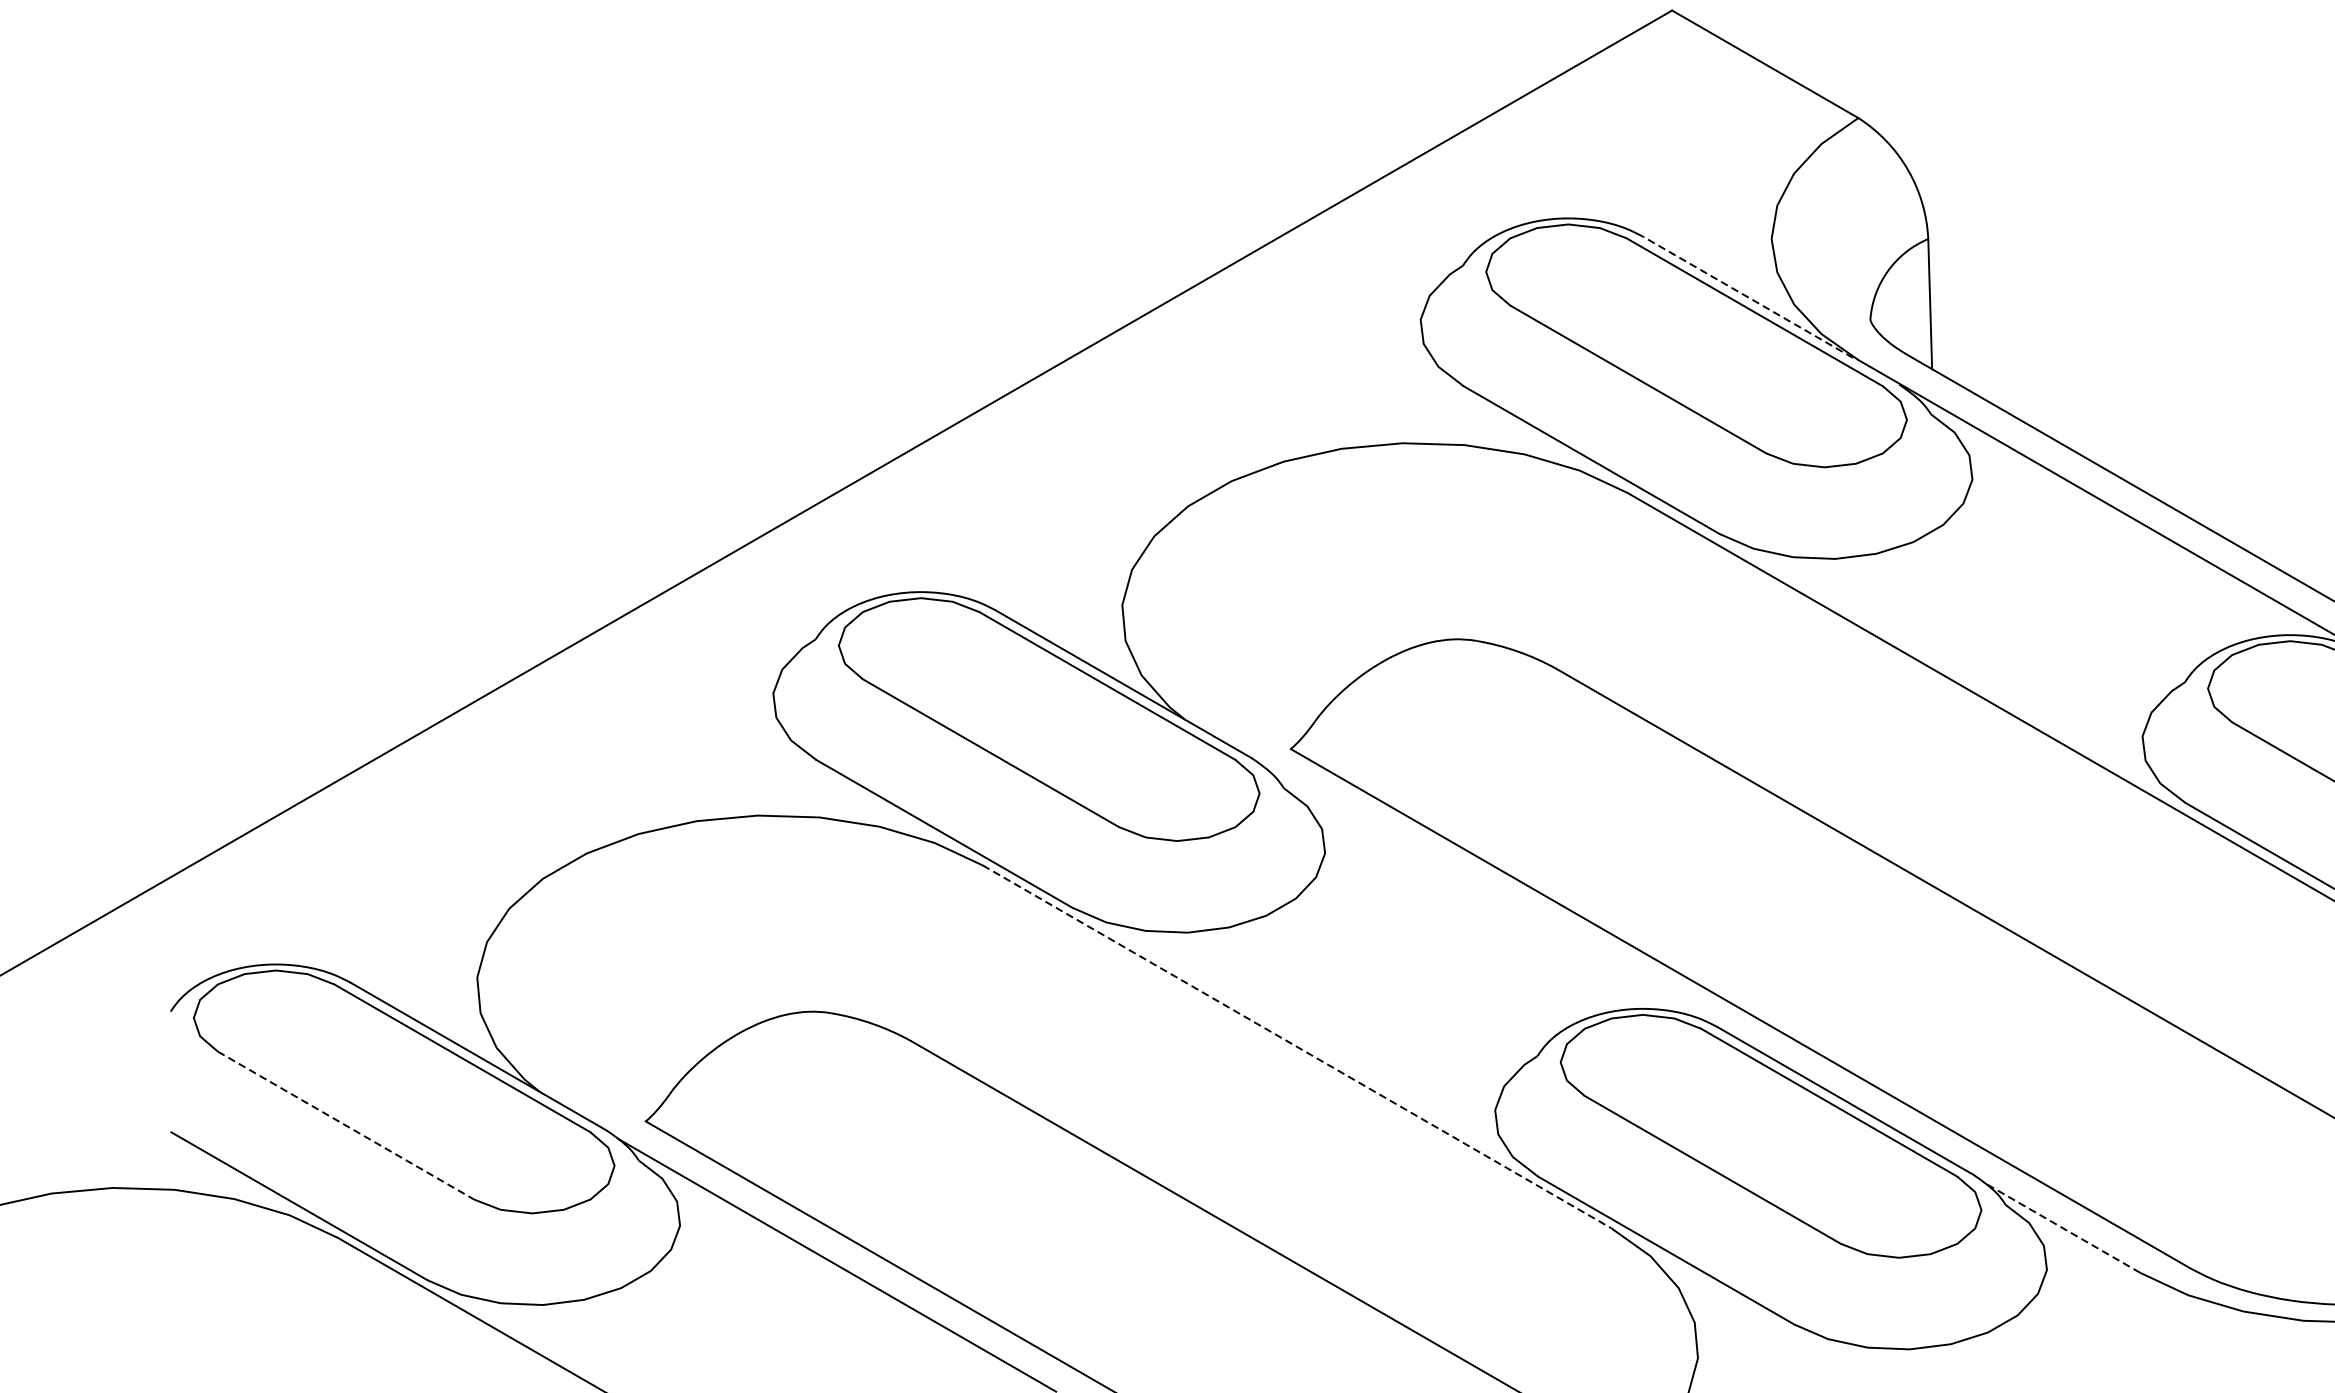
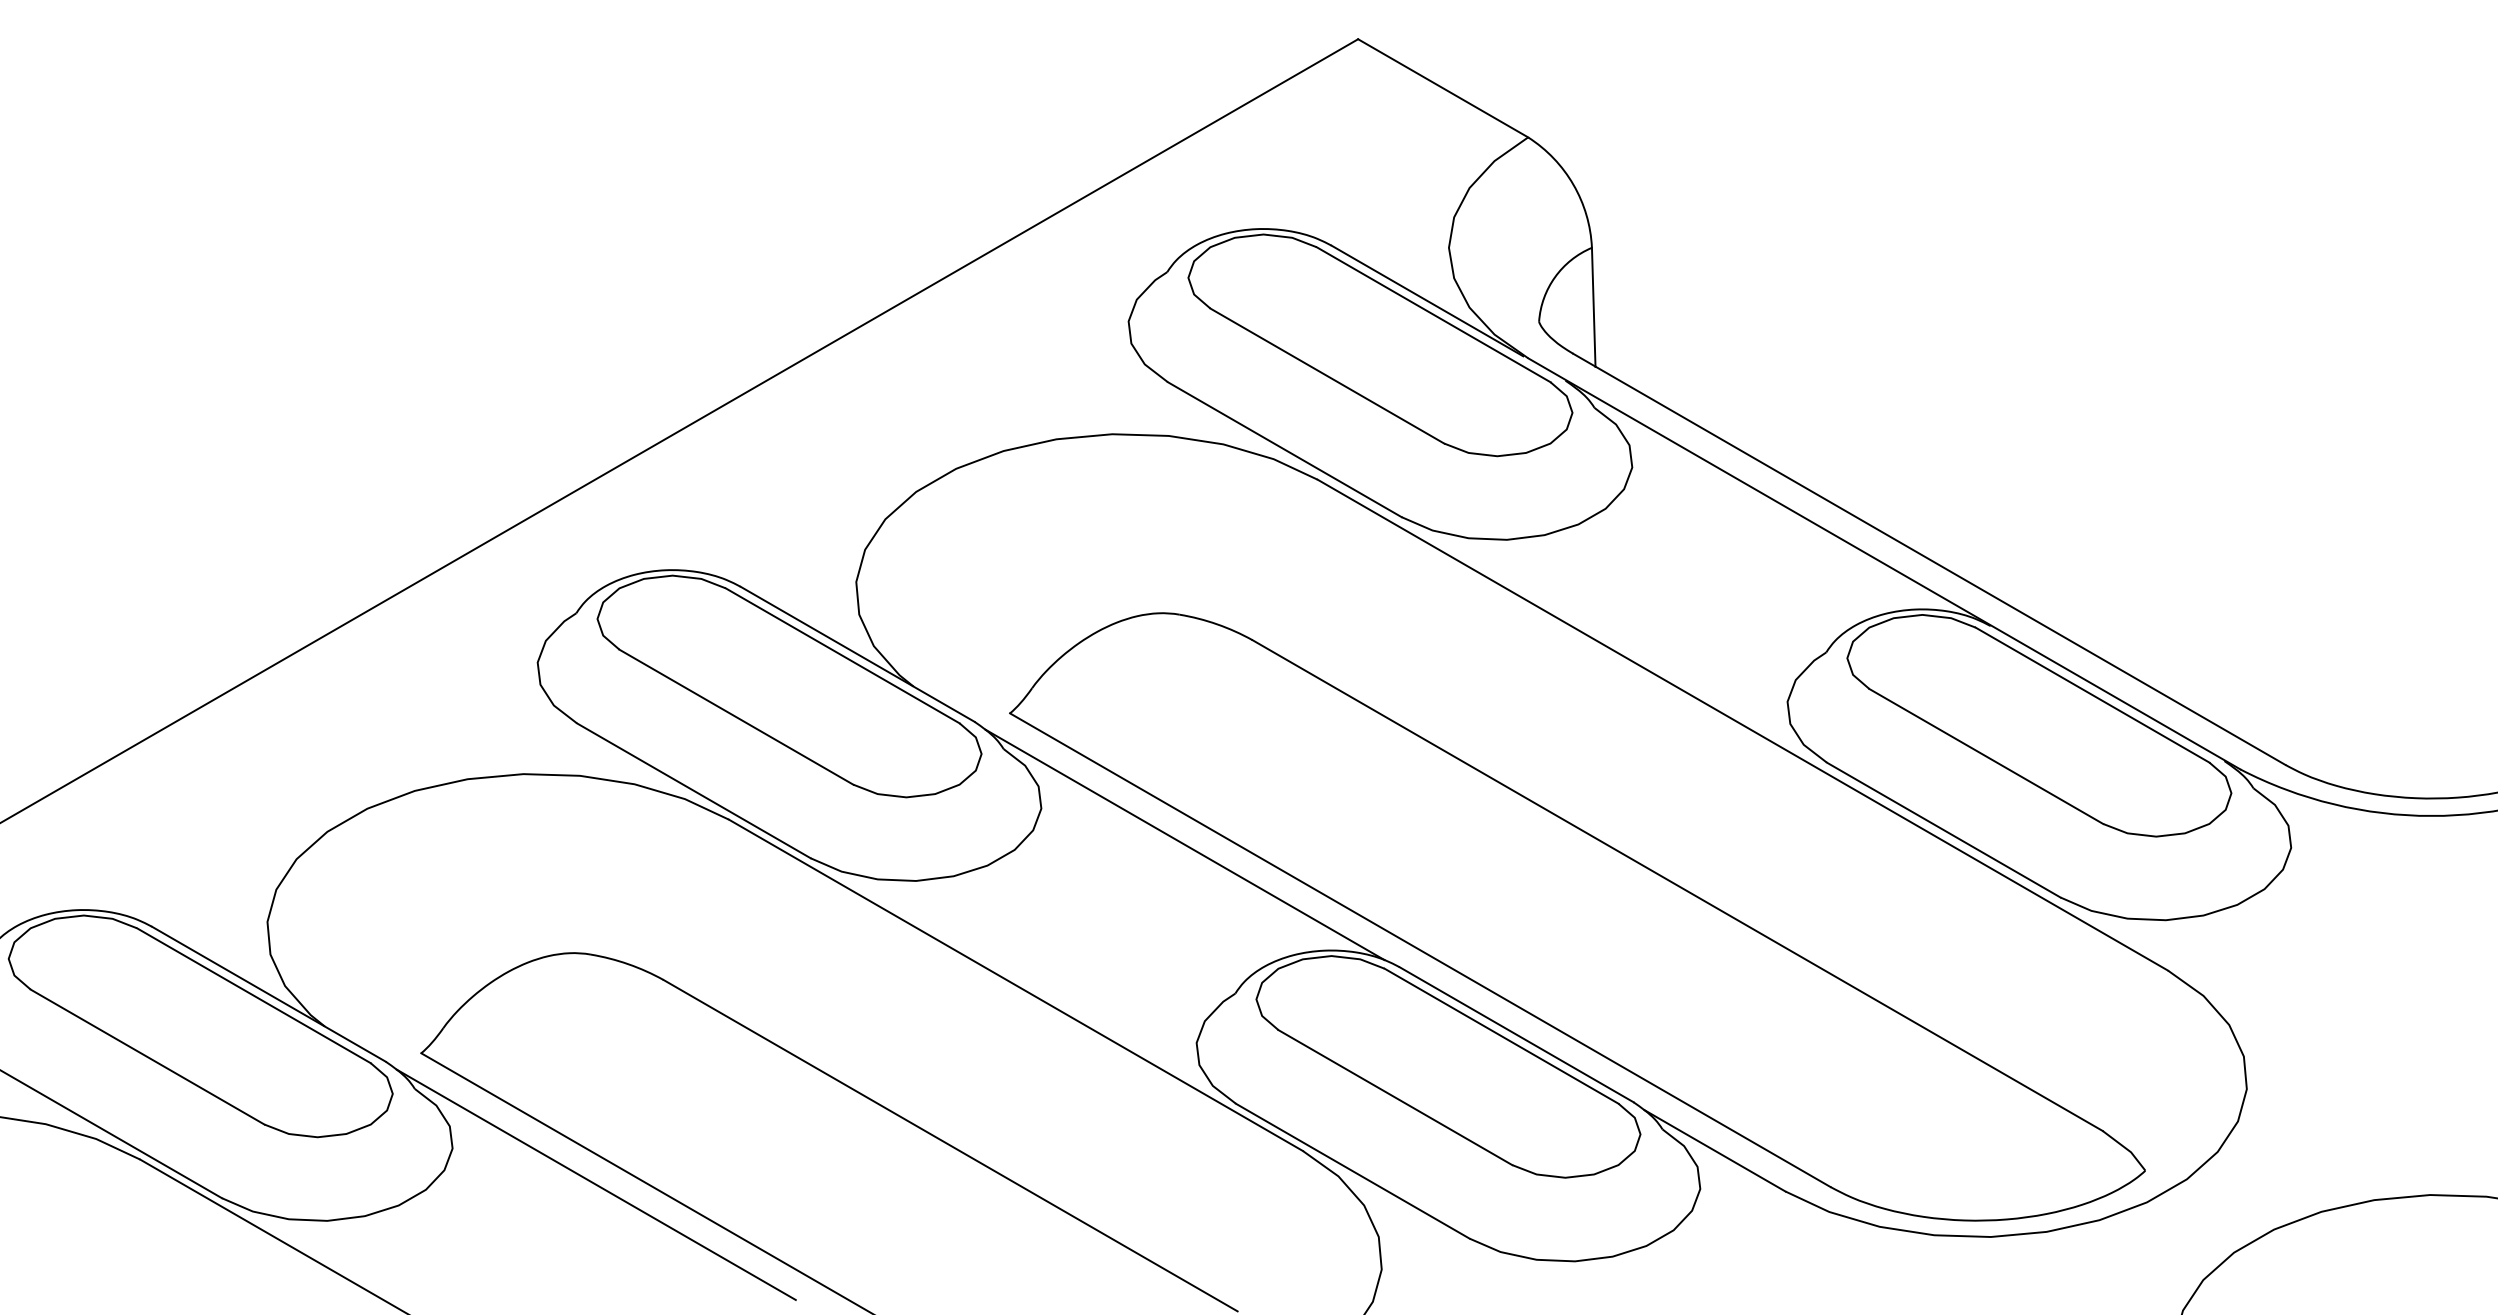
line: (1748, 297) -> (1427, 301), dashed -> solid
line: (1481, 892) -> (1184, 844), added
line: (1297, 1047) -> (1016, 985), dashed -> solid
line: (345, 1126) -> (147, 1057), dashed -> solid
line: (2062, 1227) -> (1714, 1150), dashed -> solid

